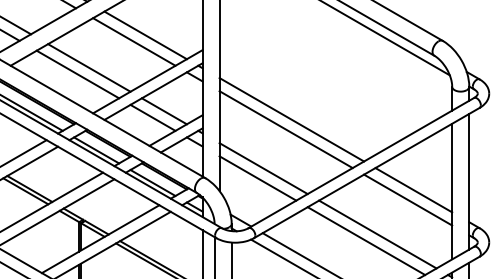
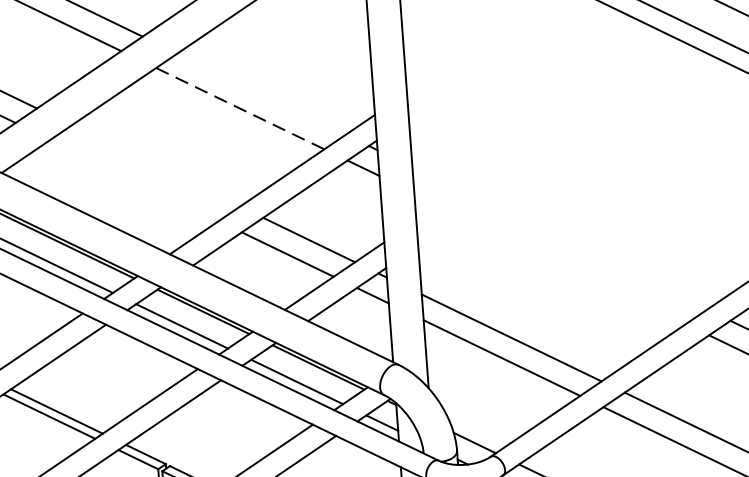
line: (145, 35) -> (261, 94), removed
line: (134, 41) -> (240, 107), solid -> dashed
line: (89, 67) -> (156, 165), removed
line: (77, 74) -> (133, 180), removed
line: (291, 119) -> (559, 237), removed
line: (285, 129) -> (548, 258), removed

